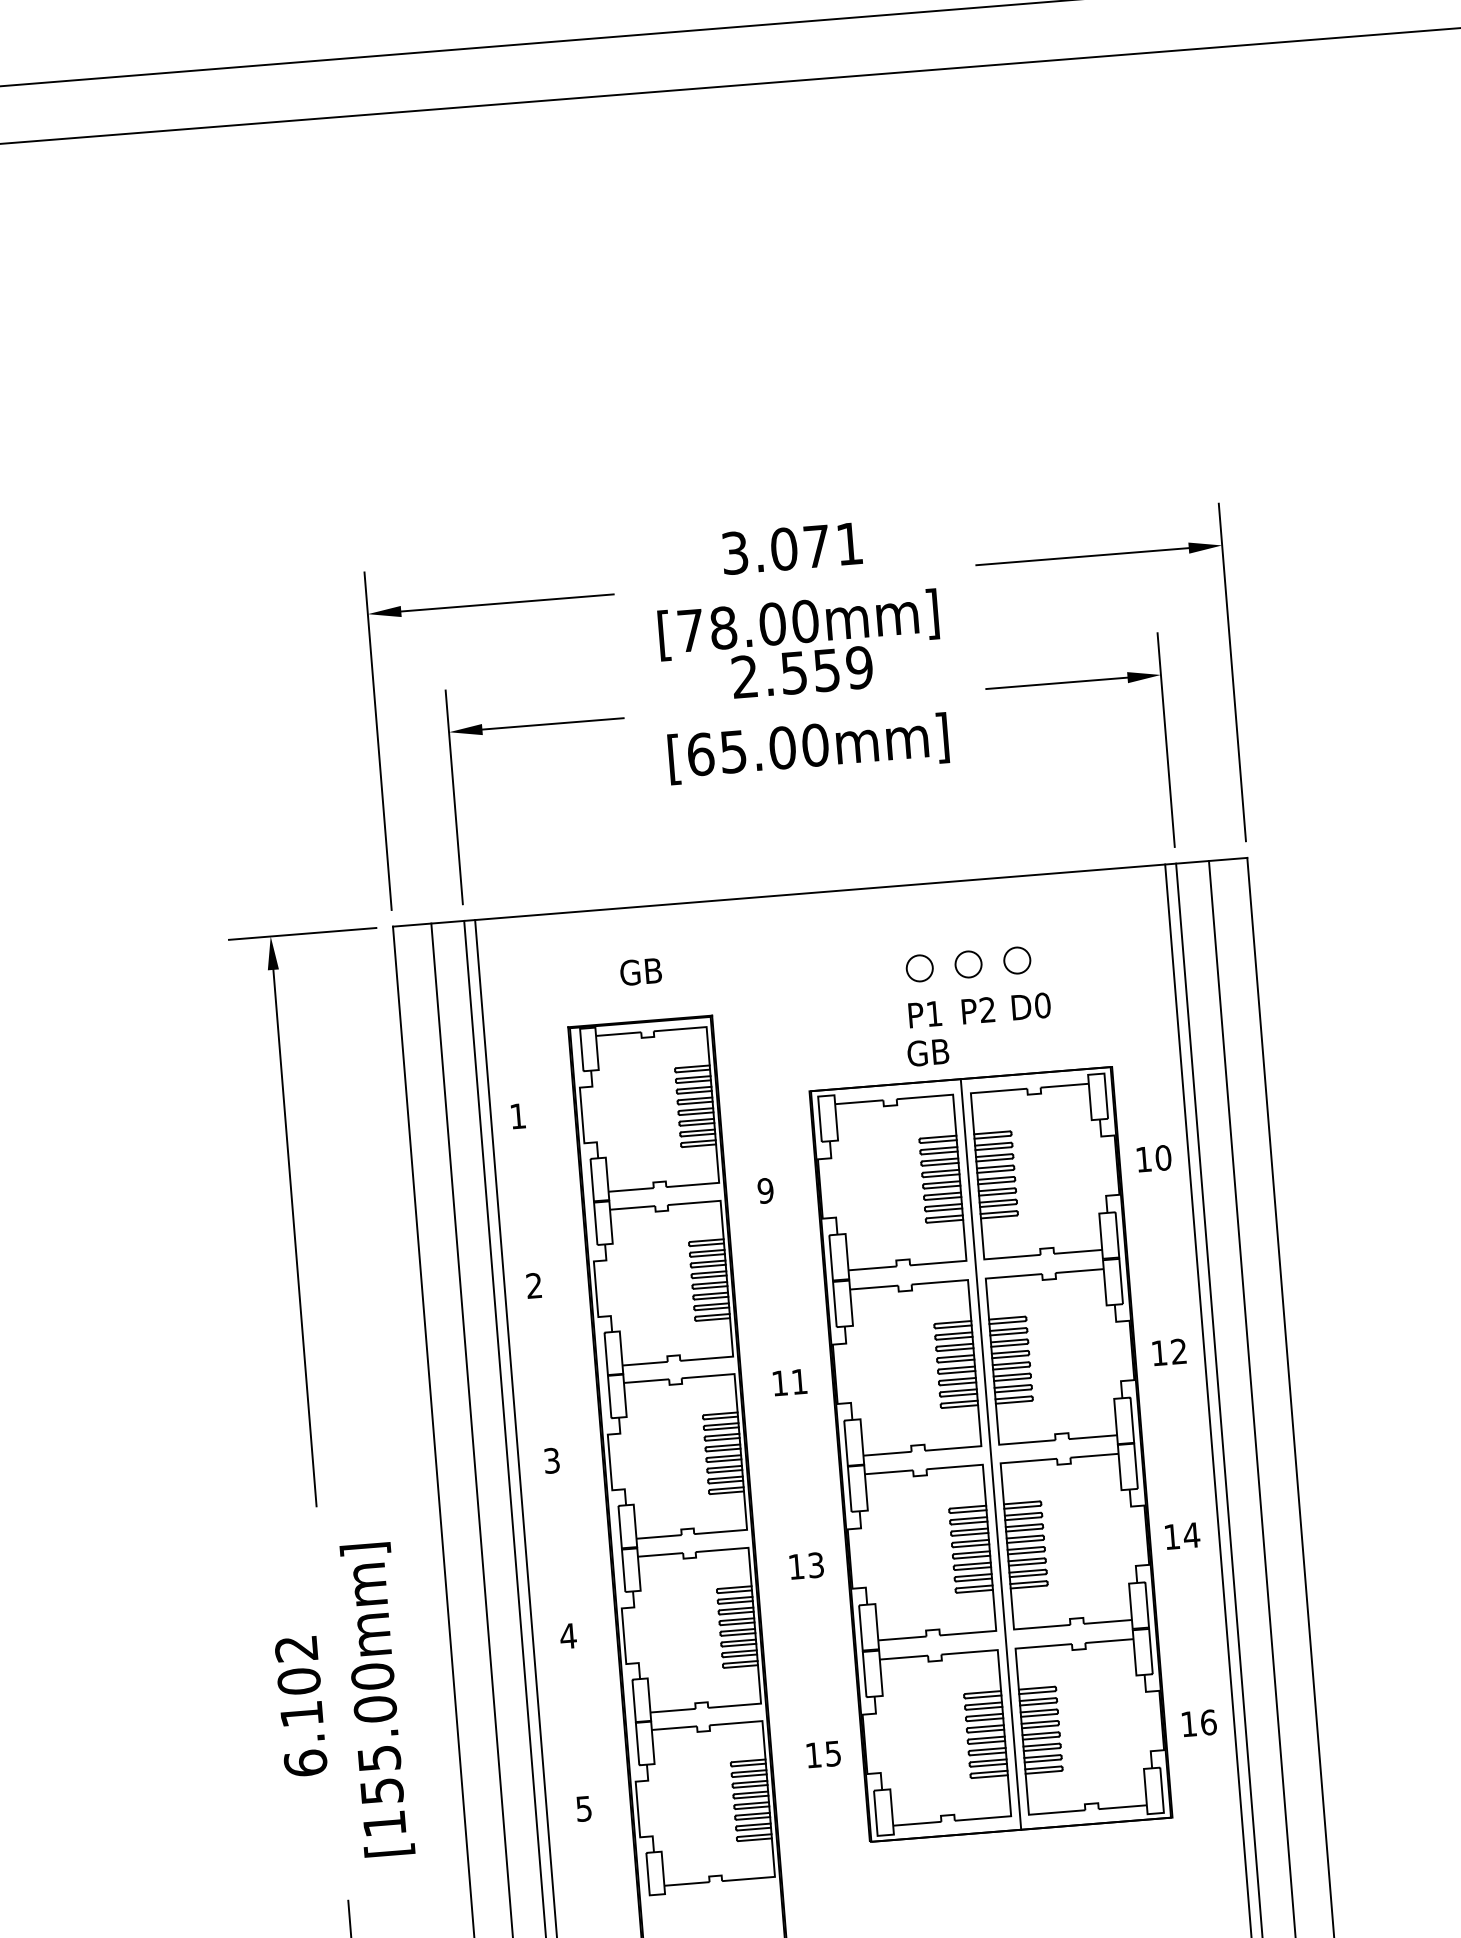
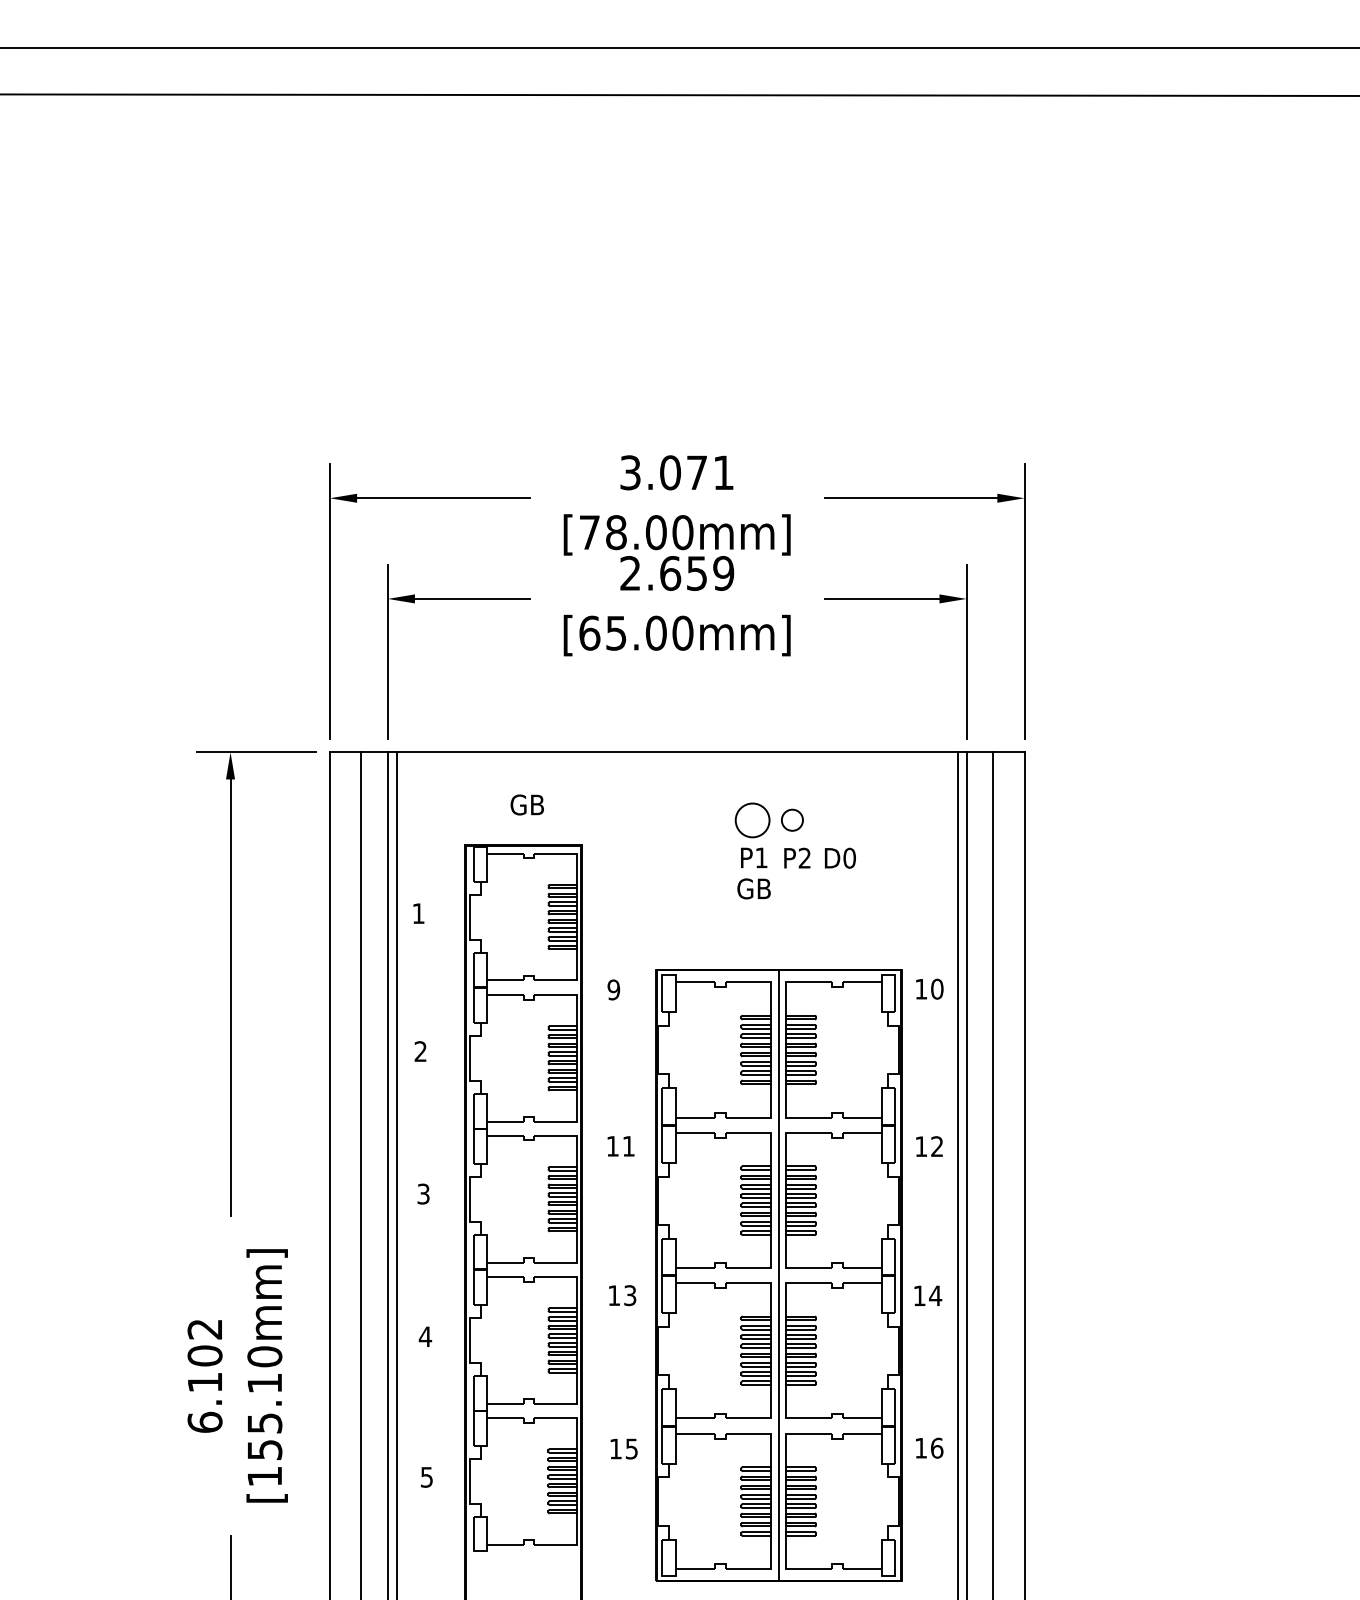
text: (794, 673) -> (670, 573), 2.559 -> 2.659
circle: (1016, 959) -> (831, 819), removed
circle: (919, 967) -> (752, 819), size x1.6
part: (990, 1454) -> (778, 1275), moved
text: (374, 1709) -> (264, 1383), [155.00mm] -> [155.10mm]

